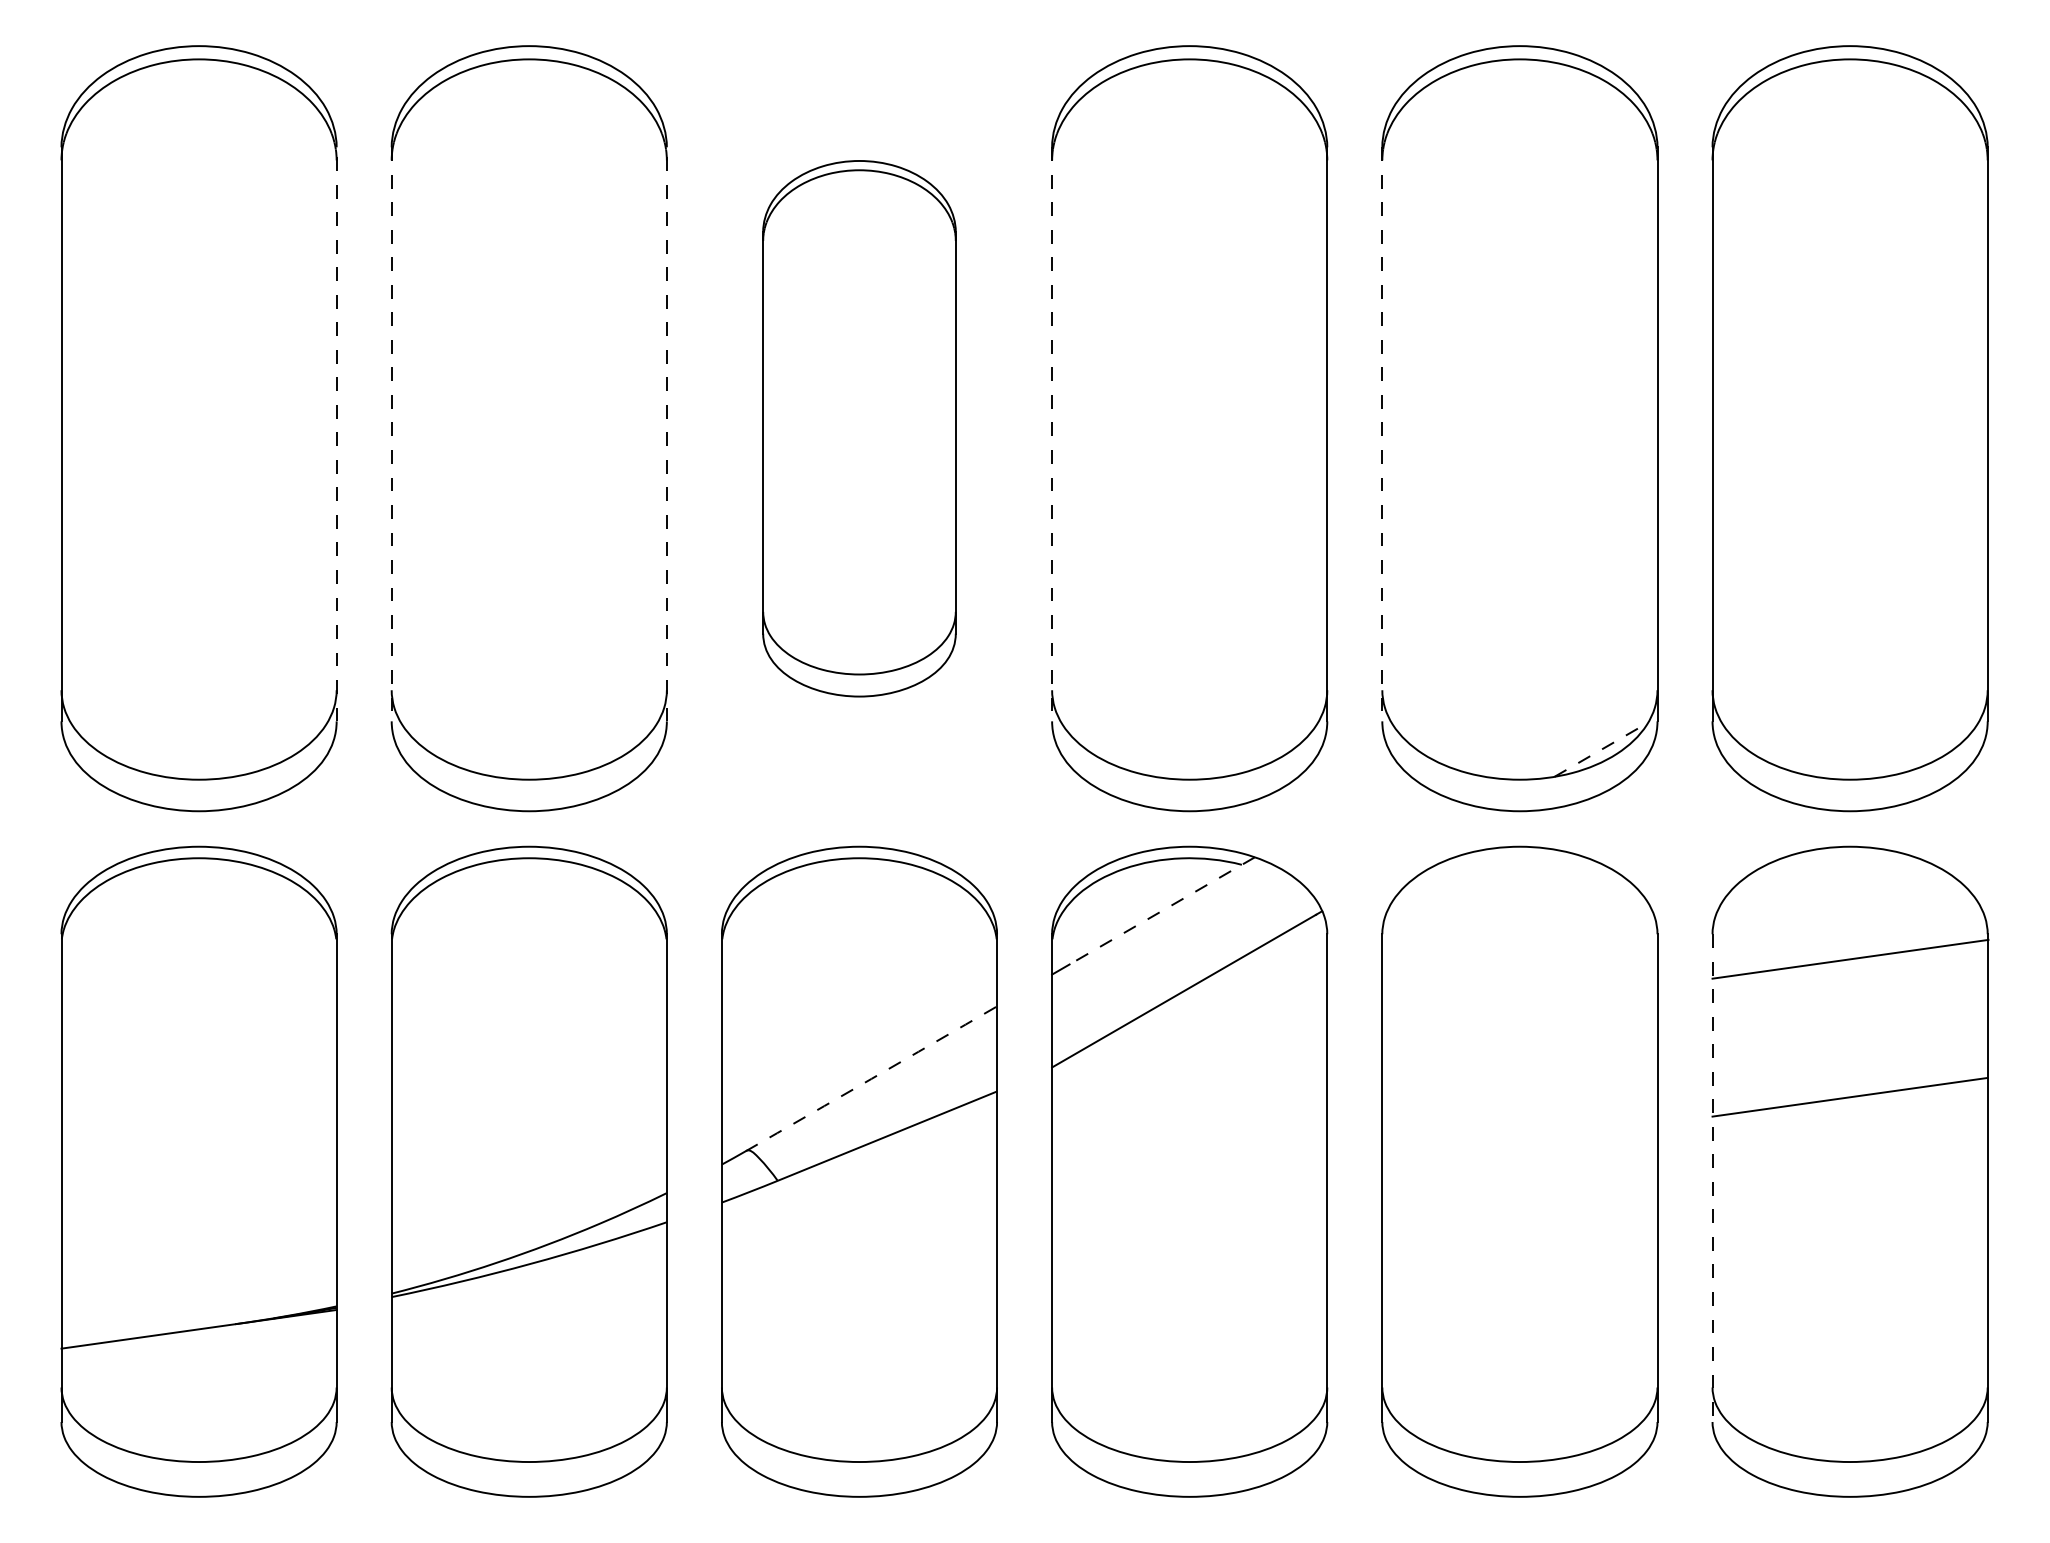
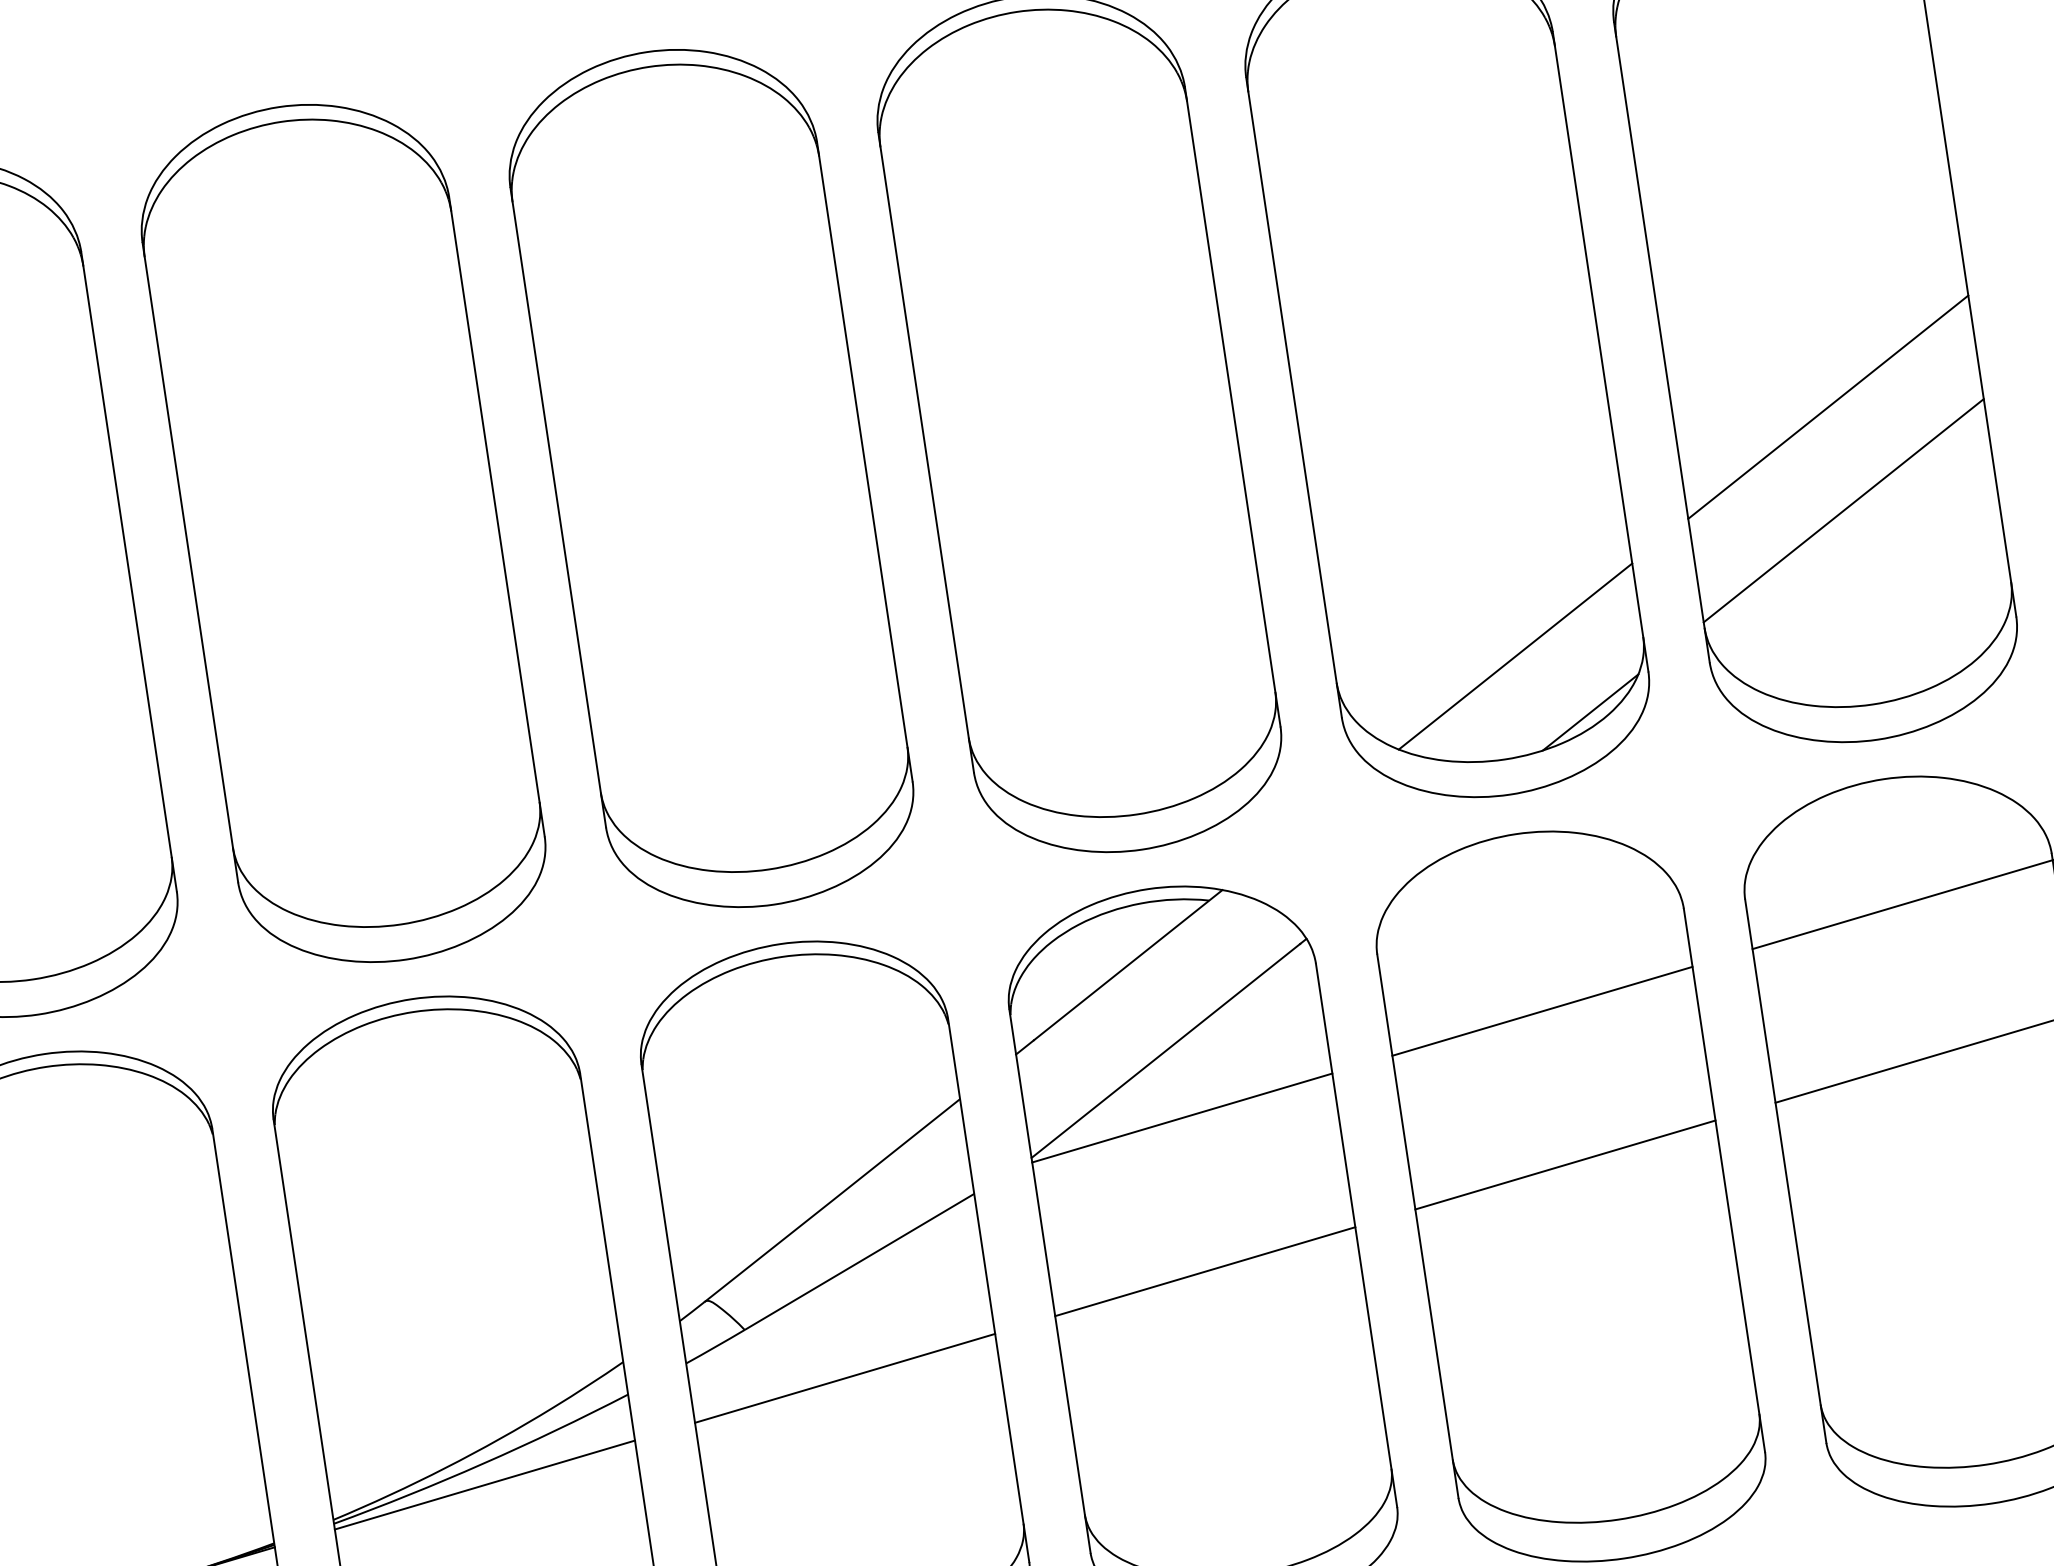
part: (859, 428) -> (710, 478), size x1.43
line: (336, 433) -> (128, 570), dashed -> solid
line: (666, 433) -> (496, 515), dashed -> solid
line: (391, 434) -> (190, 562), dashed -> solid
line: (1052, 434) -> (926, 452), dashed -> solid
line: (1382, 434) -> (1294, 397), dashed -> solid
line: (1849, 512) -> (1827, 406), added
line: (1849, 605) -> (1843, 510), added
line: (1542, 690) -> (1515, 656), added
line: (1601, 749) -> (1590, 712), dashed -> solid
line: (1161, 911) -> (1127, 965), dashed -> solid
line: (1519, 1005) -> (1541, 1011), added
line: (1189, 1051) -> (1181, 1117), added
arc: (871, 1078) -> (832, 1200), dashed -> solid
line: (1519, 1143) -> (1564, 1164), added
line: (1712, 1178) -> (1785, 1171), dashed -> solid
line: (1189, 1189) -> (1204, 1271), added
line: (859, 1236) -> (845, 1378), added
line: (528, 1282) -> (483, 1484), added

